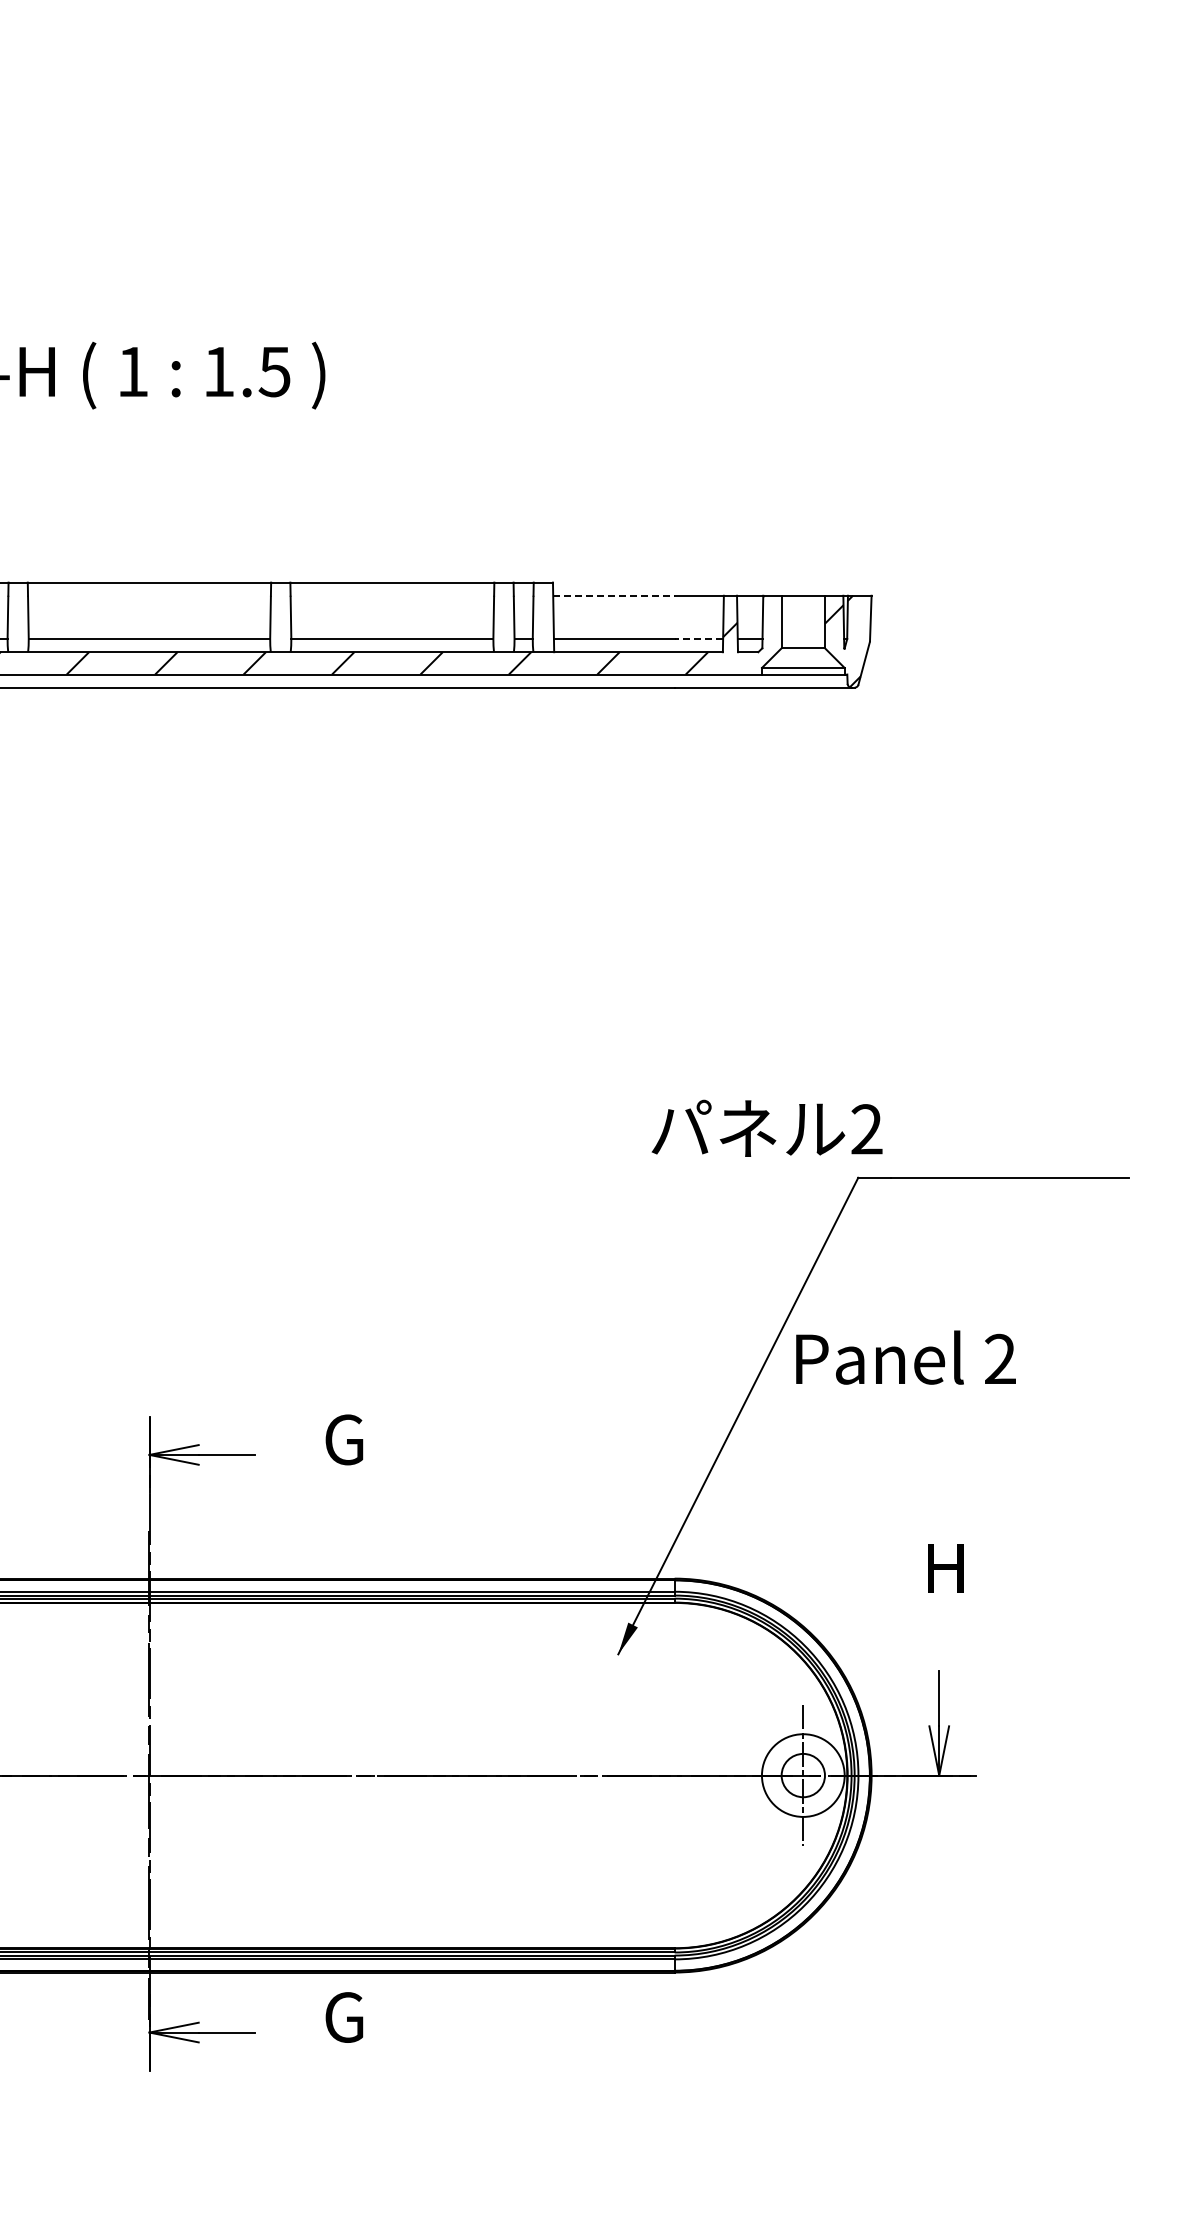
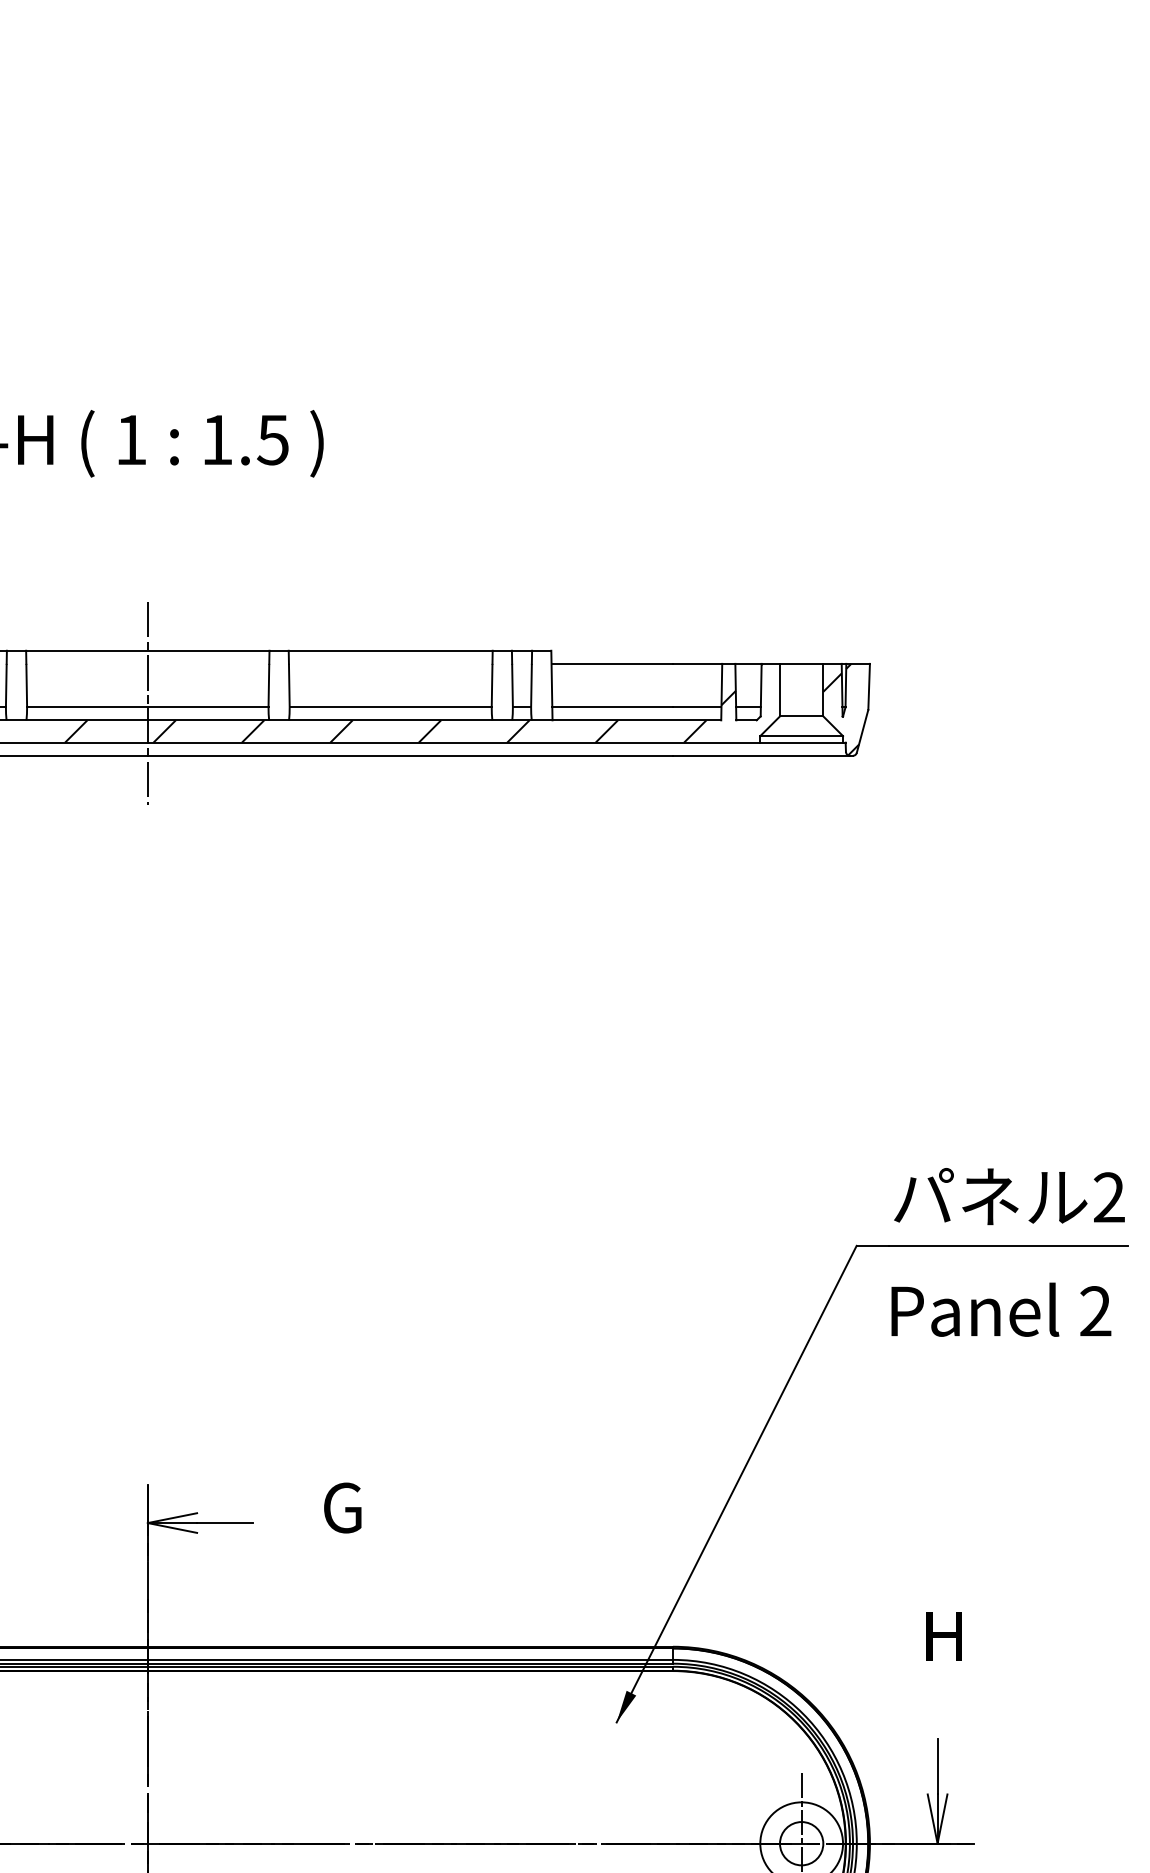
line: (613, 595) -> (611, 663), dashed -> solid
line: (149, 634) -> (147, 702), added
line: (698, 639) -> (696, 707), dashed -> solid
text: (766, 1127) -> (1008, 1195), moved
text: (905, 1357) -> (1000, 1309), moved

